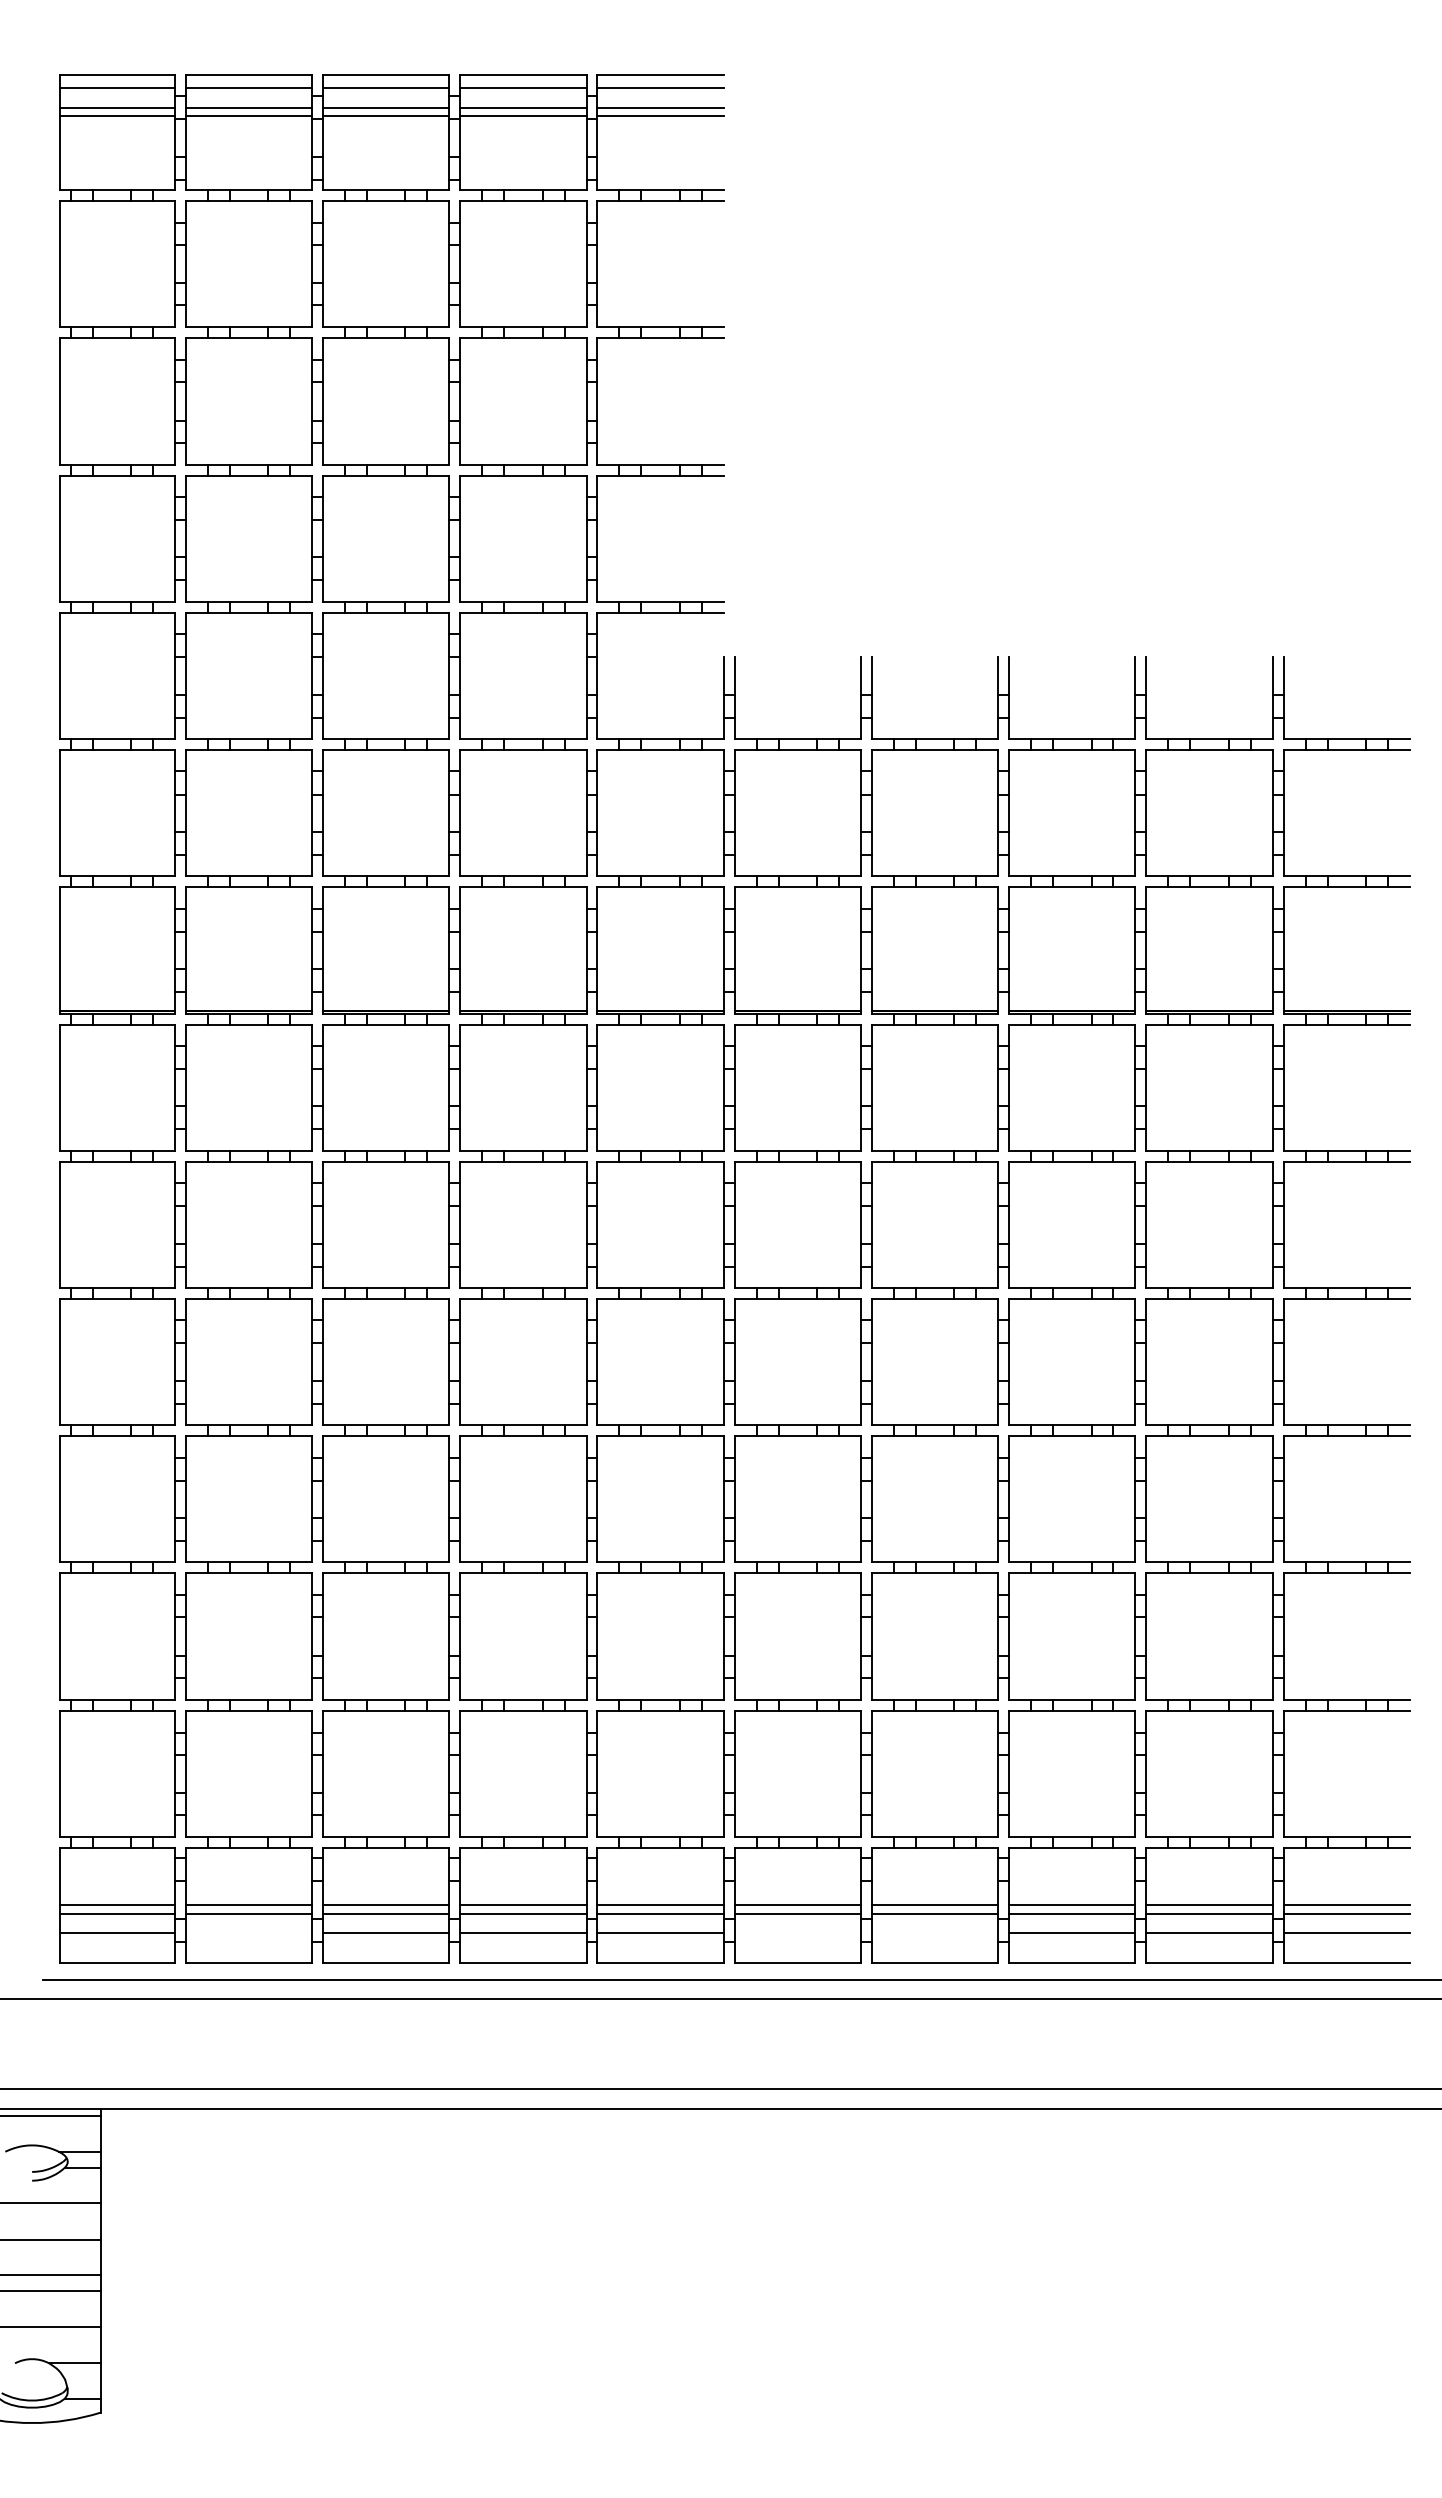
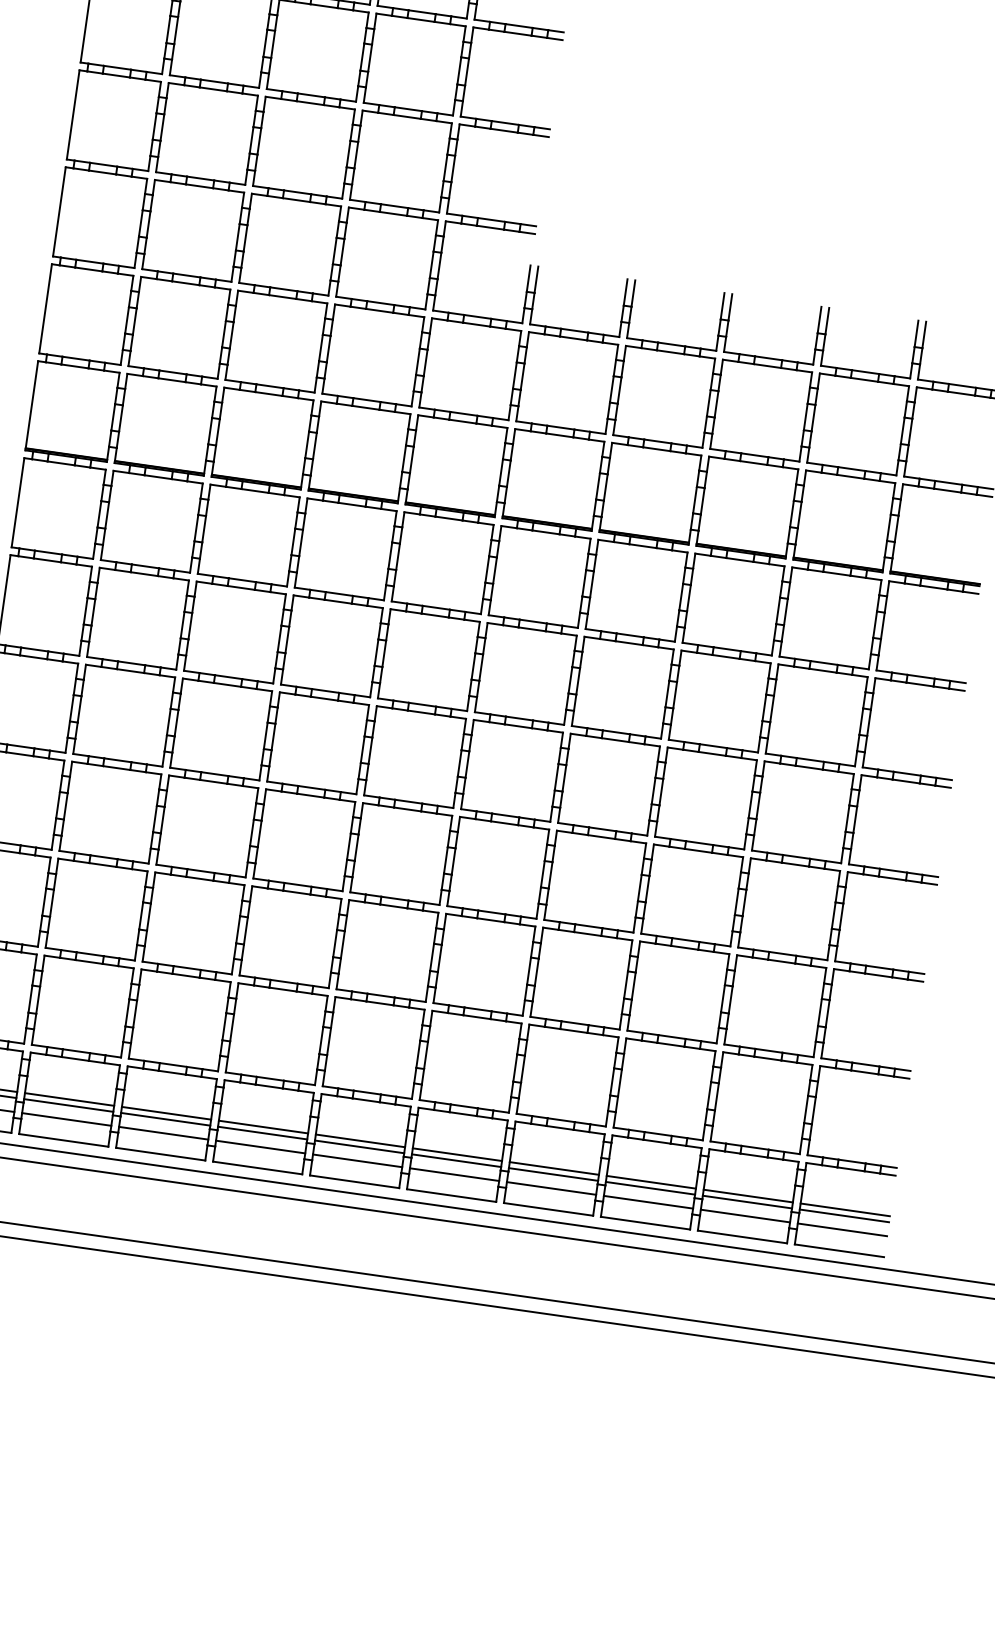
line: (248, 1933) -> (66, 1119), added
line: (797, 1933) -> (454, 1174), added
line: (934, 1933) -> (551, 1188), added

